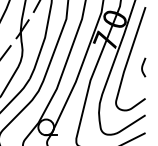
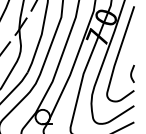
curve: (143, 67) -> (132, 73), moved

